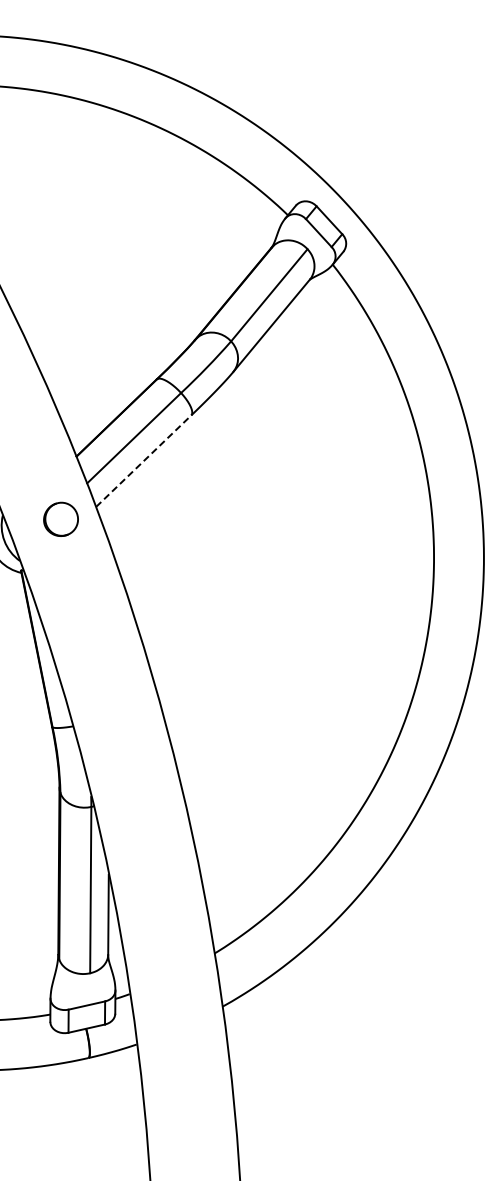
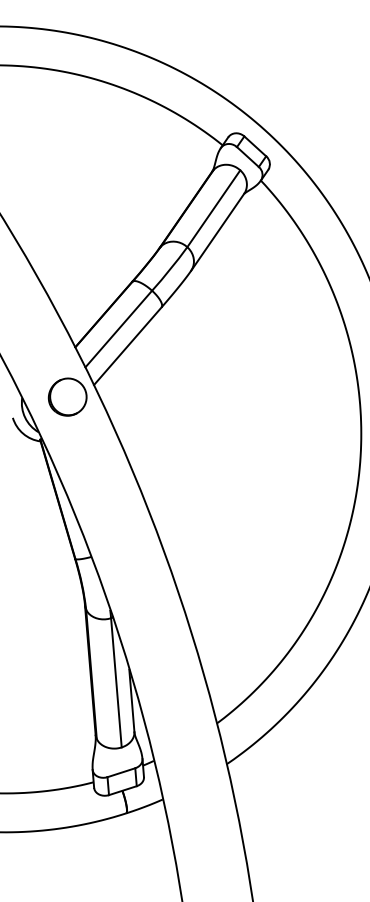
line: (143, 461) -> (127, 346), dashed -> solid
part: (60, 519) -> (67, 397), size x1.43

